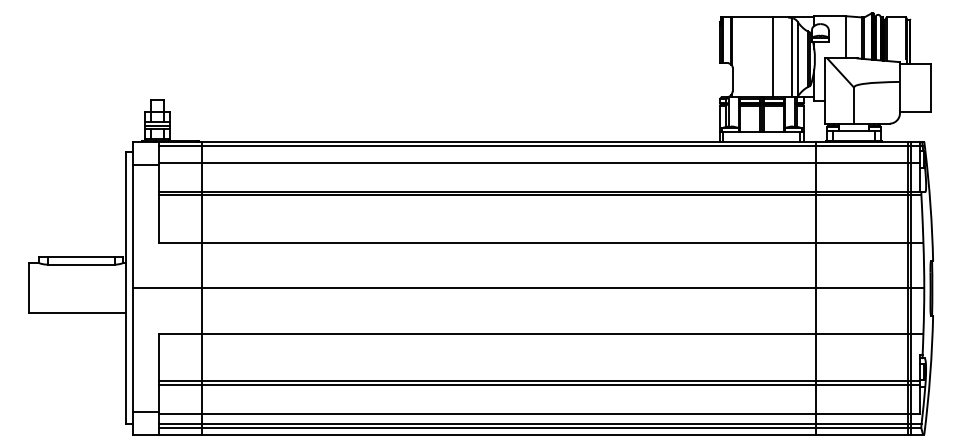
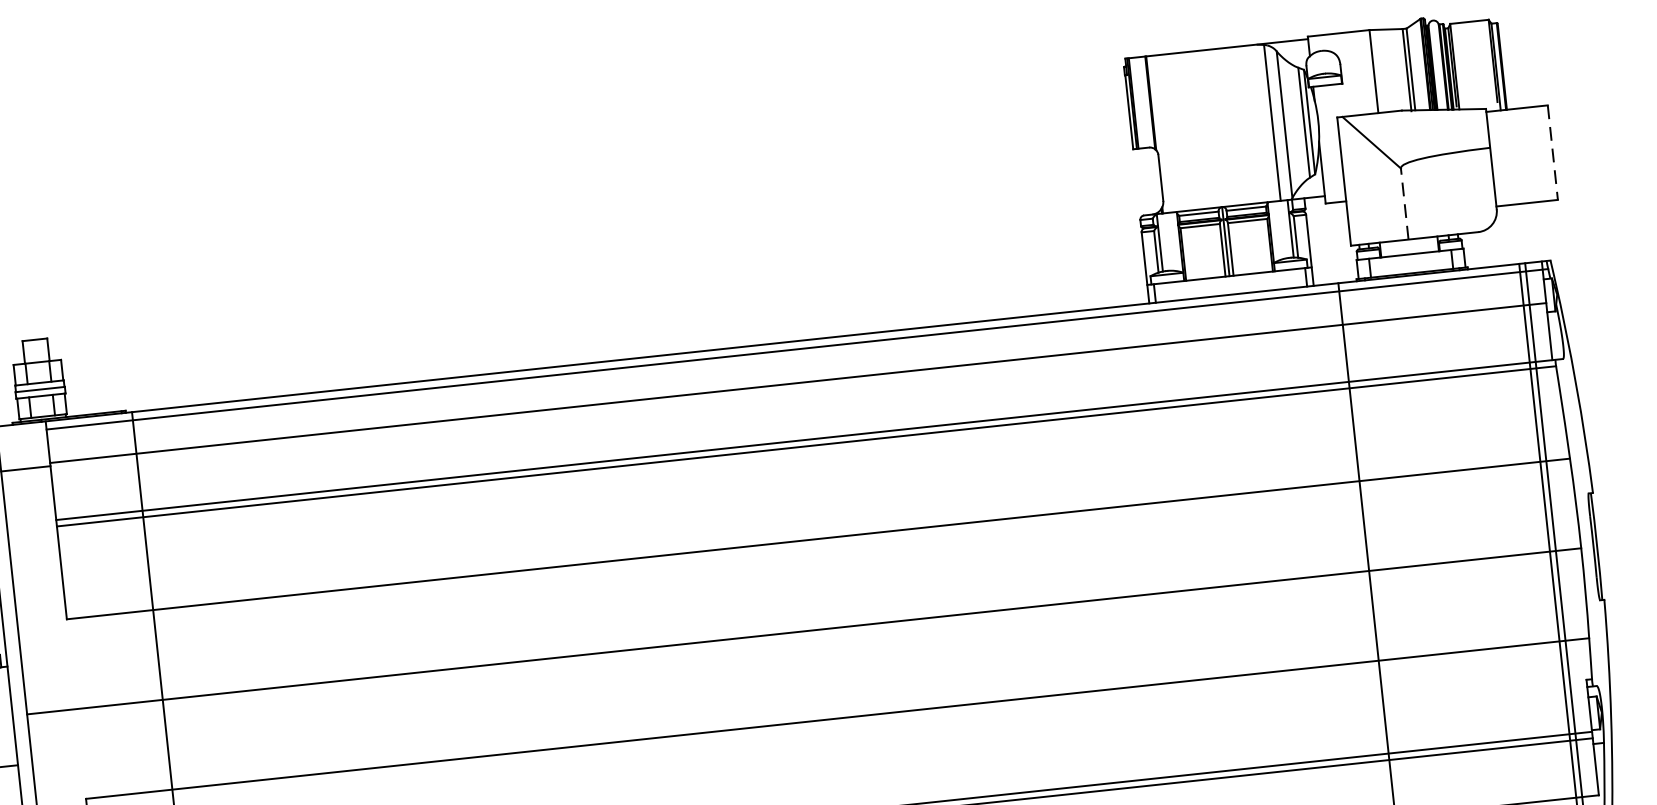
line: (772, 57) -> (1234, 126), removed
line: (931, 88) -> (1553, 154), solid -> dashed
line: (853, 105) -> (1403, 203), solid -> dashed

